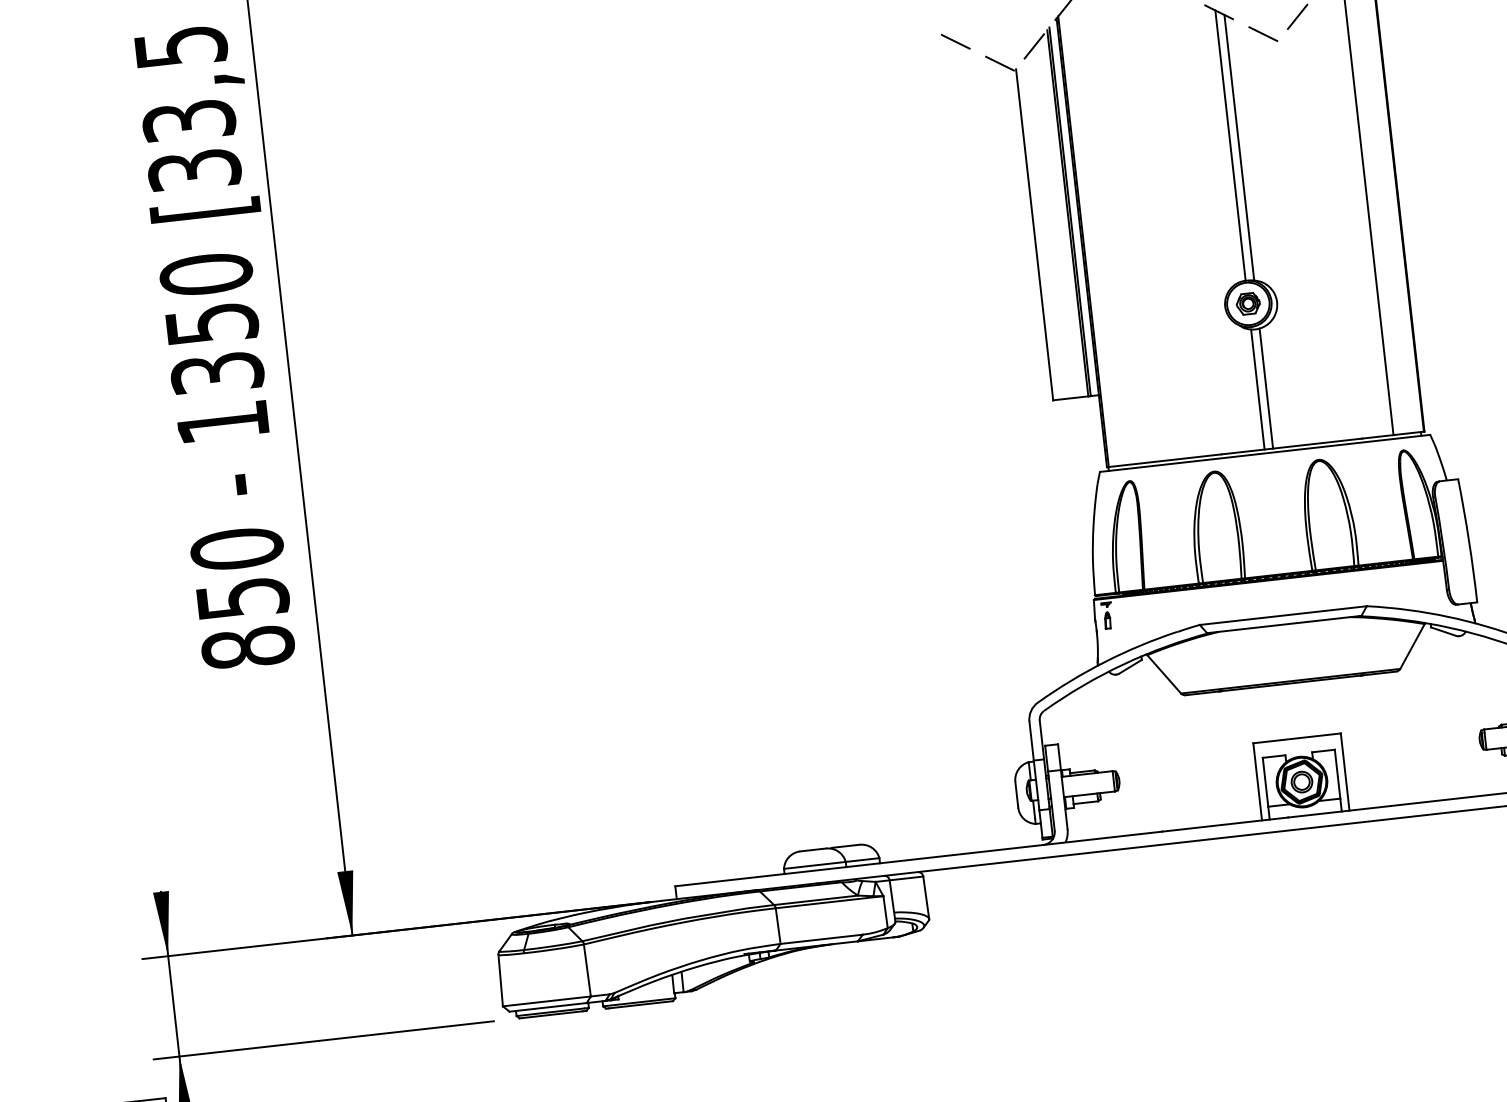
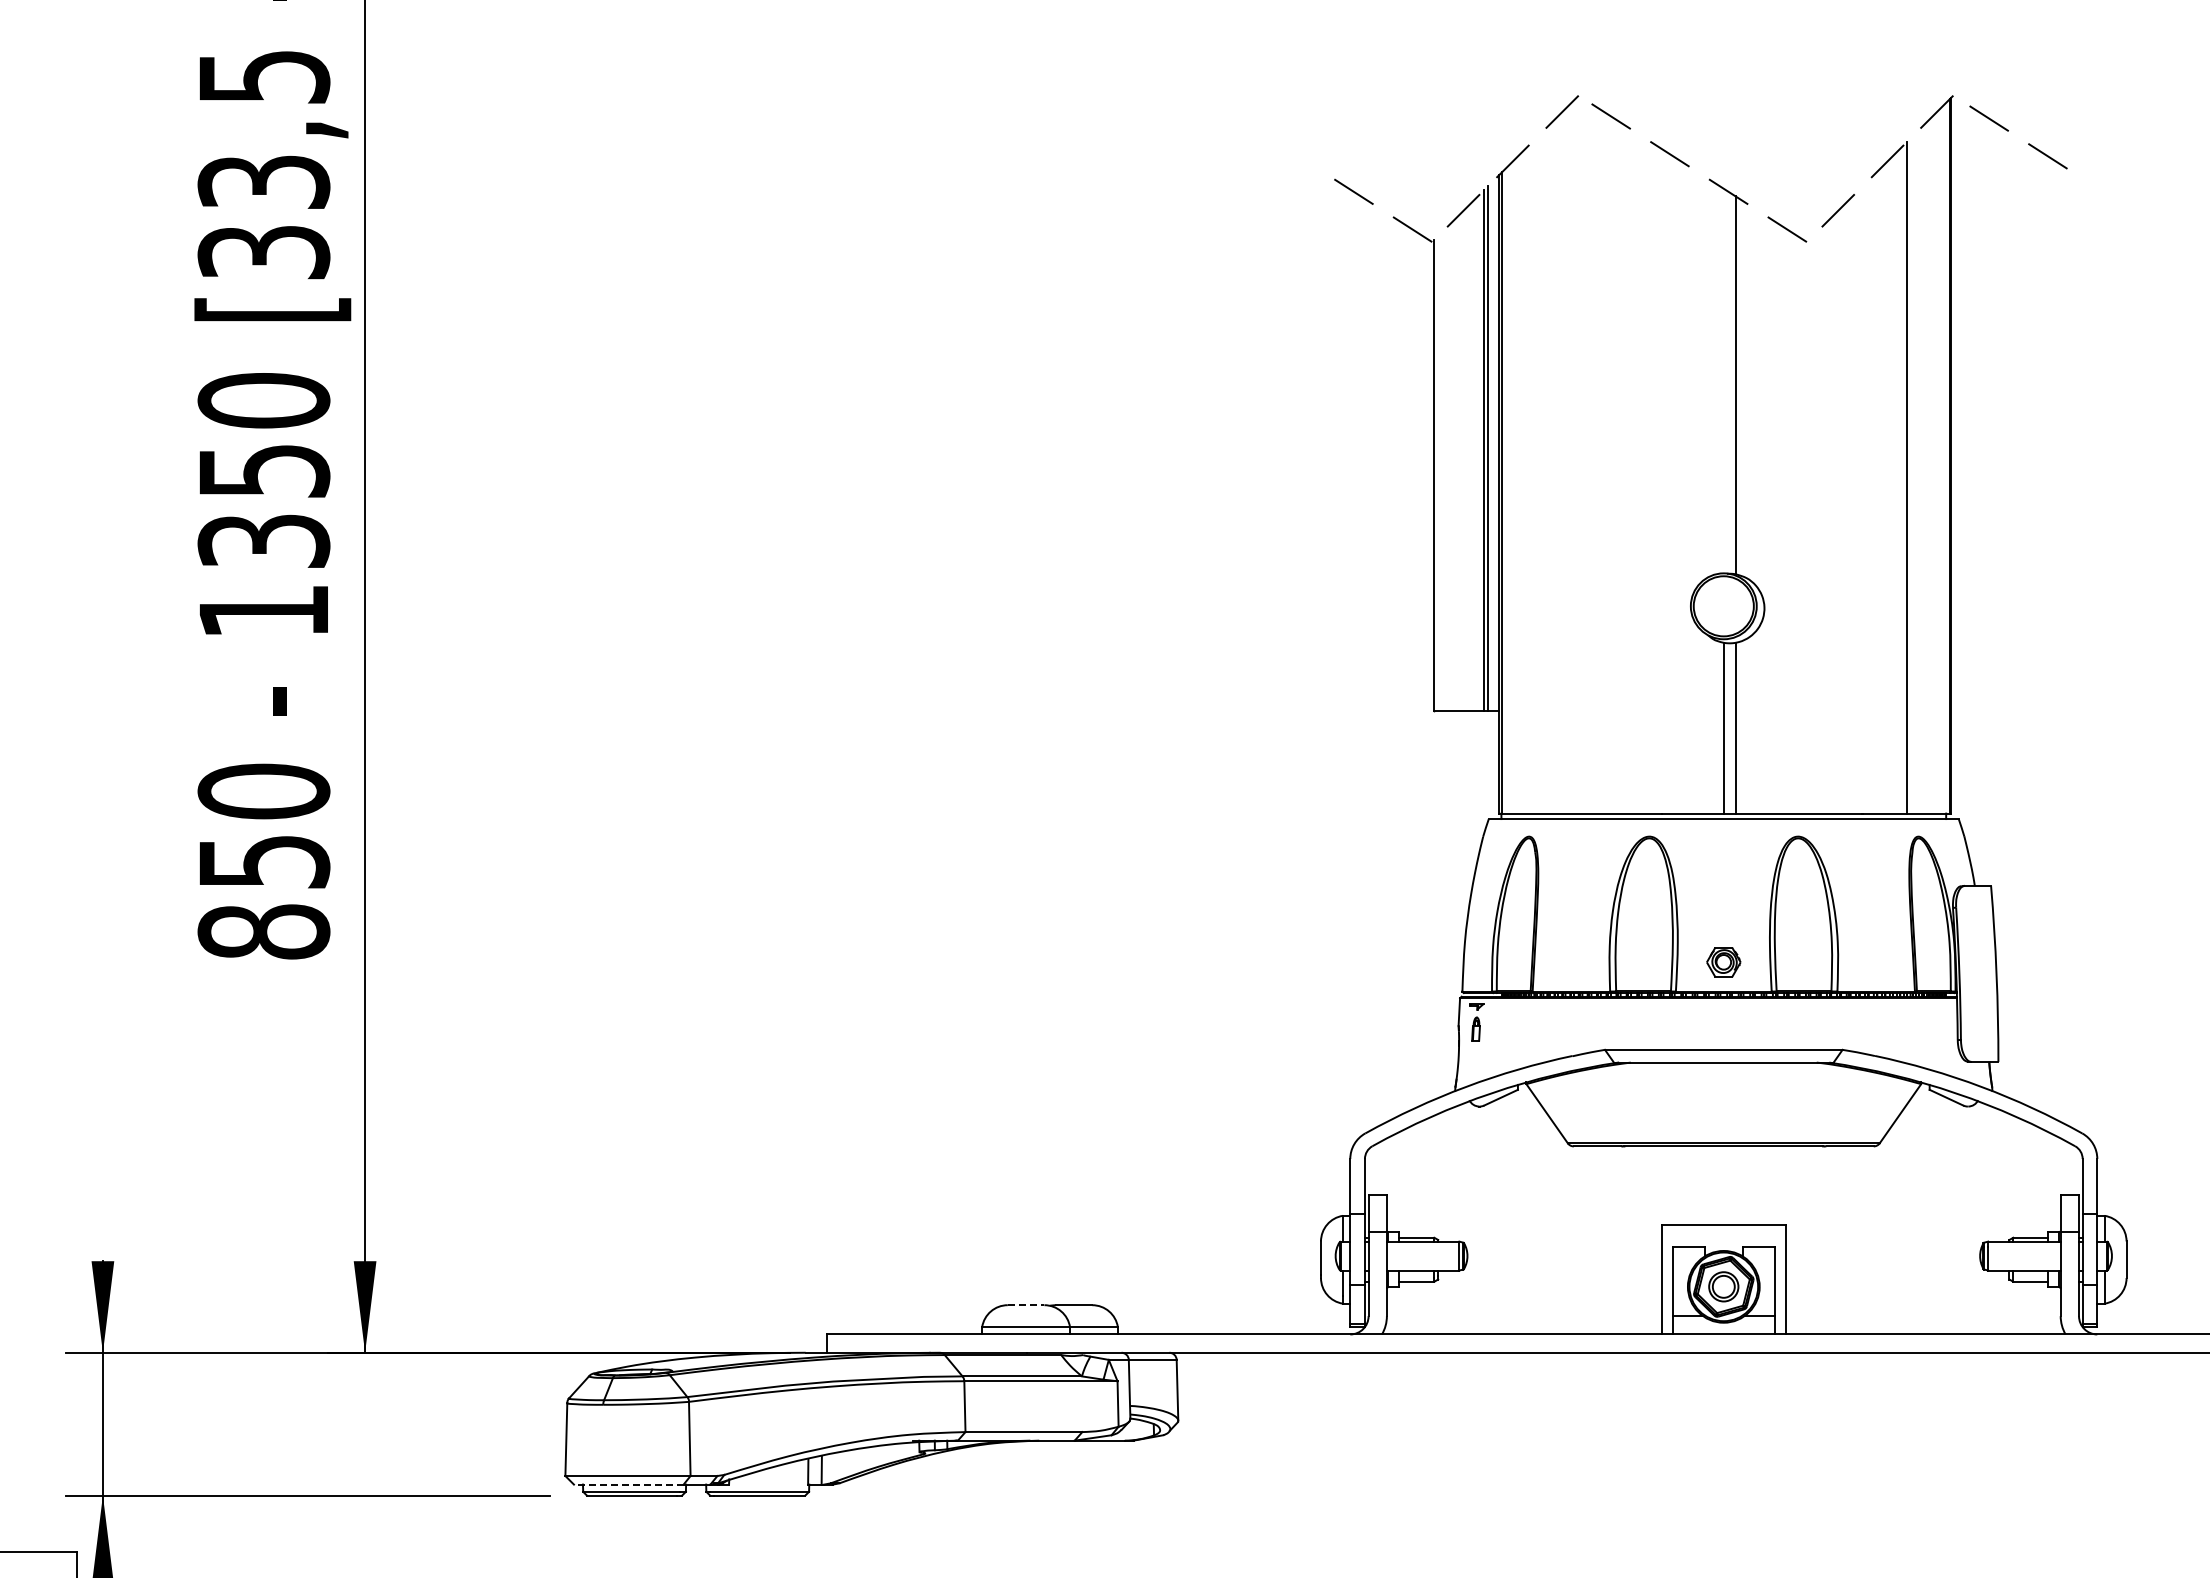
line: (1230, 145) -> (1723, 380), removed
part: (1248, 304) -> (1723, 962), moved
line: (813, 850) -> (1026, 1305), solid -> dashed
line: (547, 1007) -> (628, 1484), solid -> dashed

